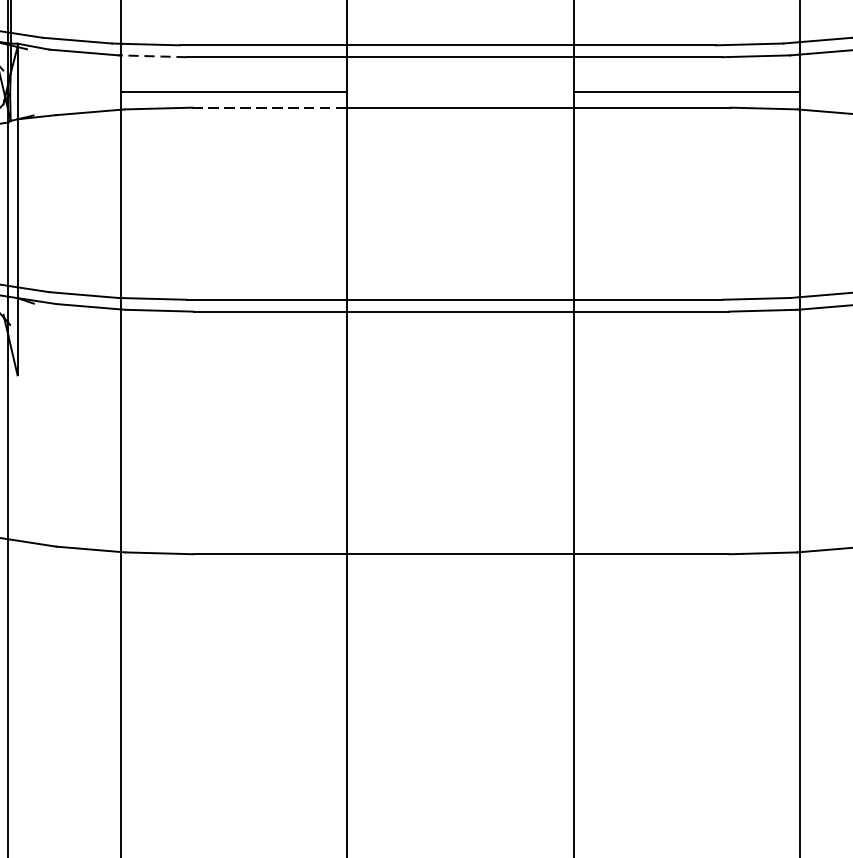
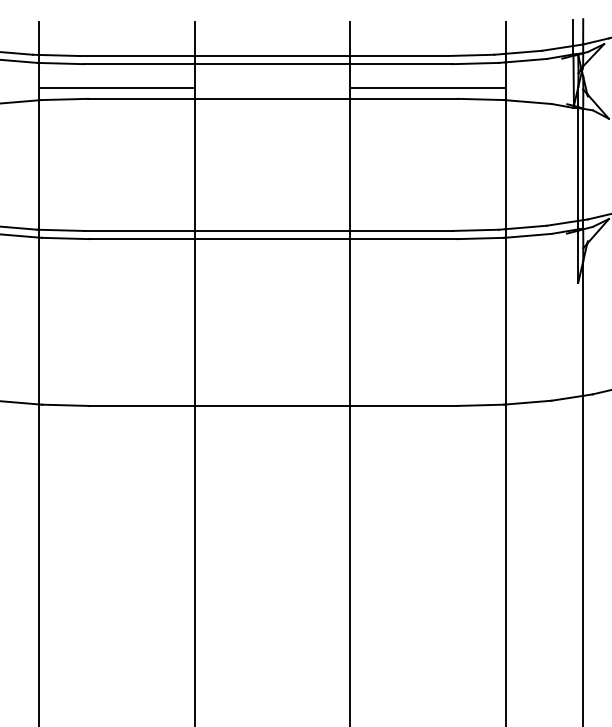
line: (153, 56) -> (61, 63), dashed -> solid
line: (270, 107) -> (141, 98), dashed -> solid

